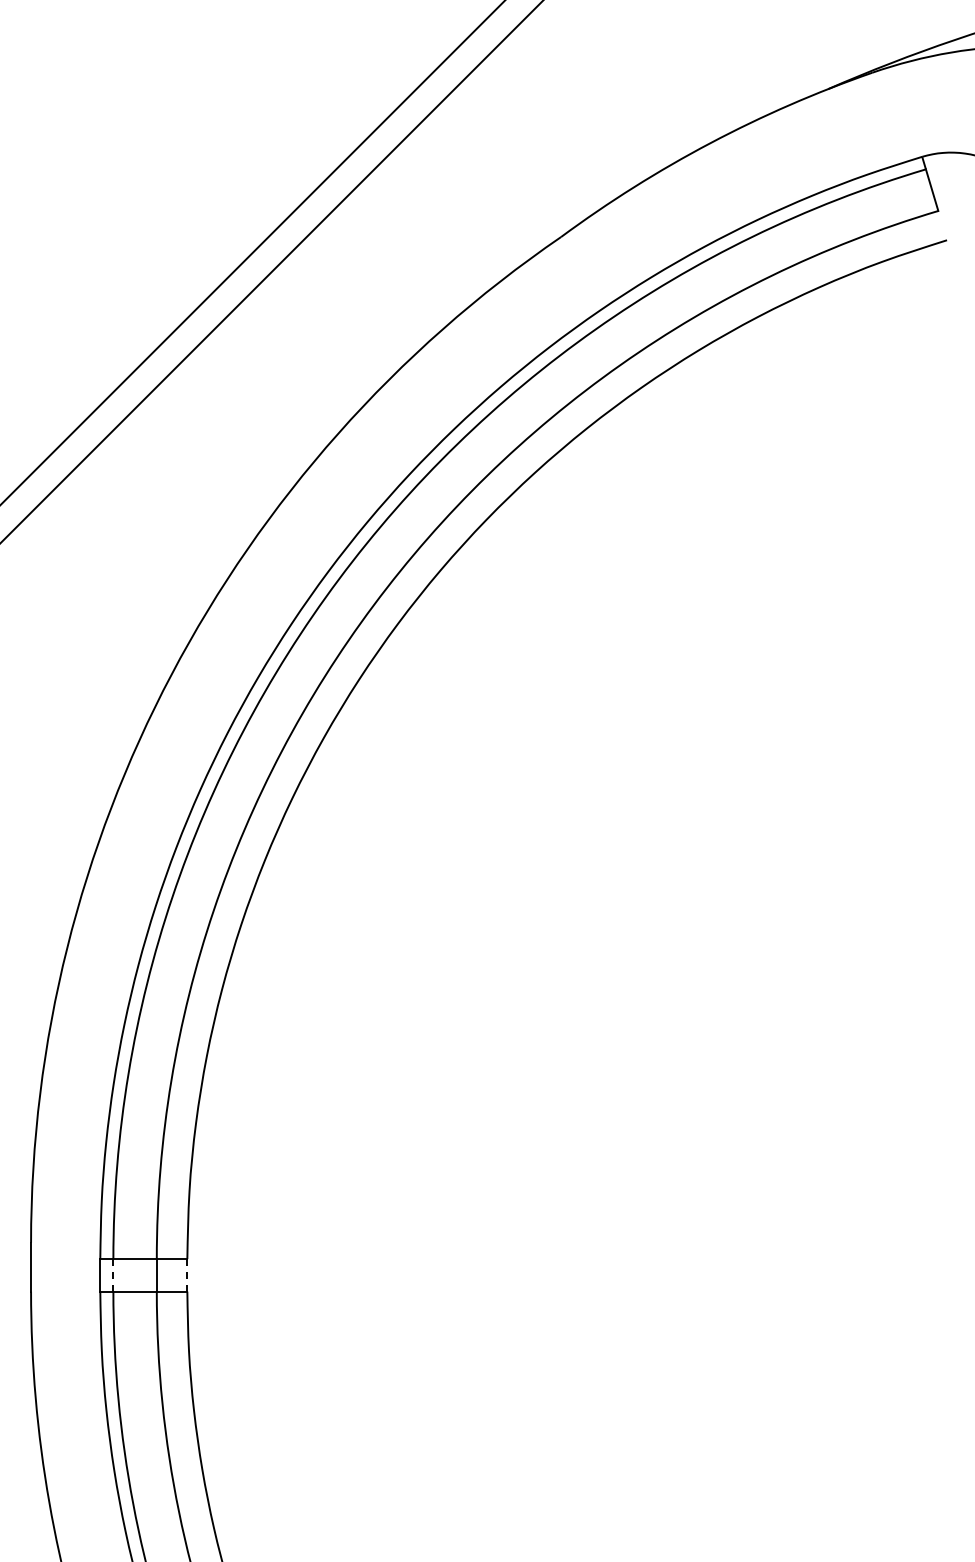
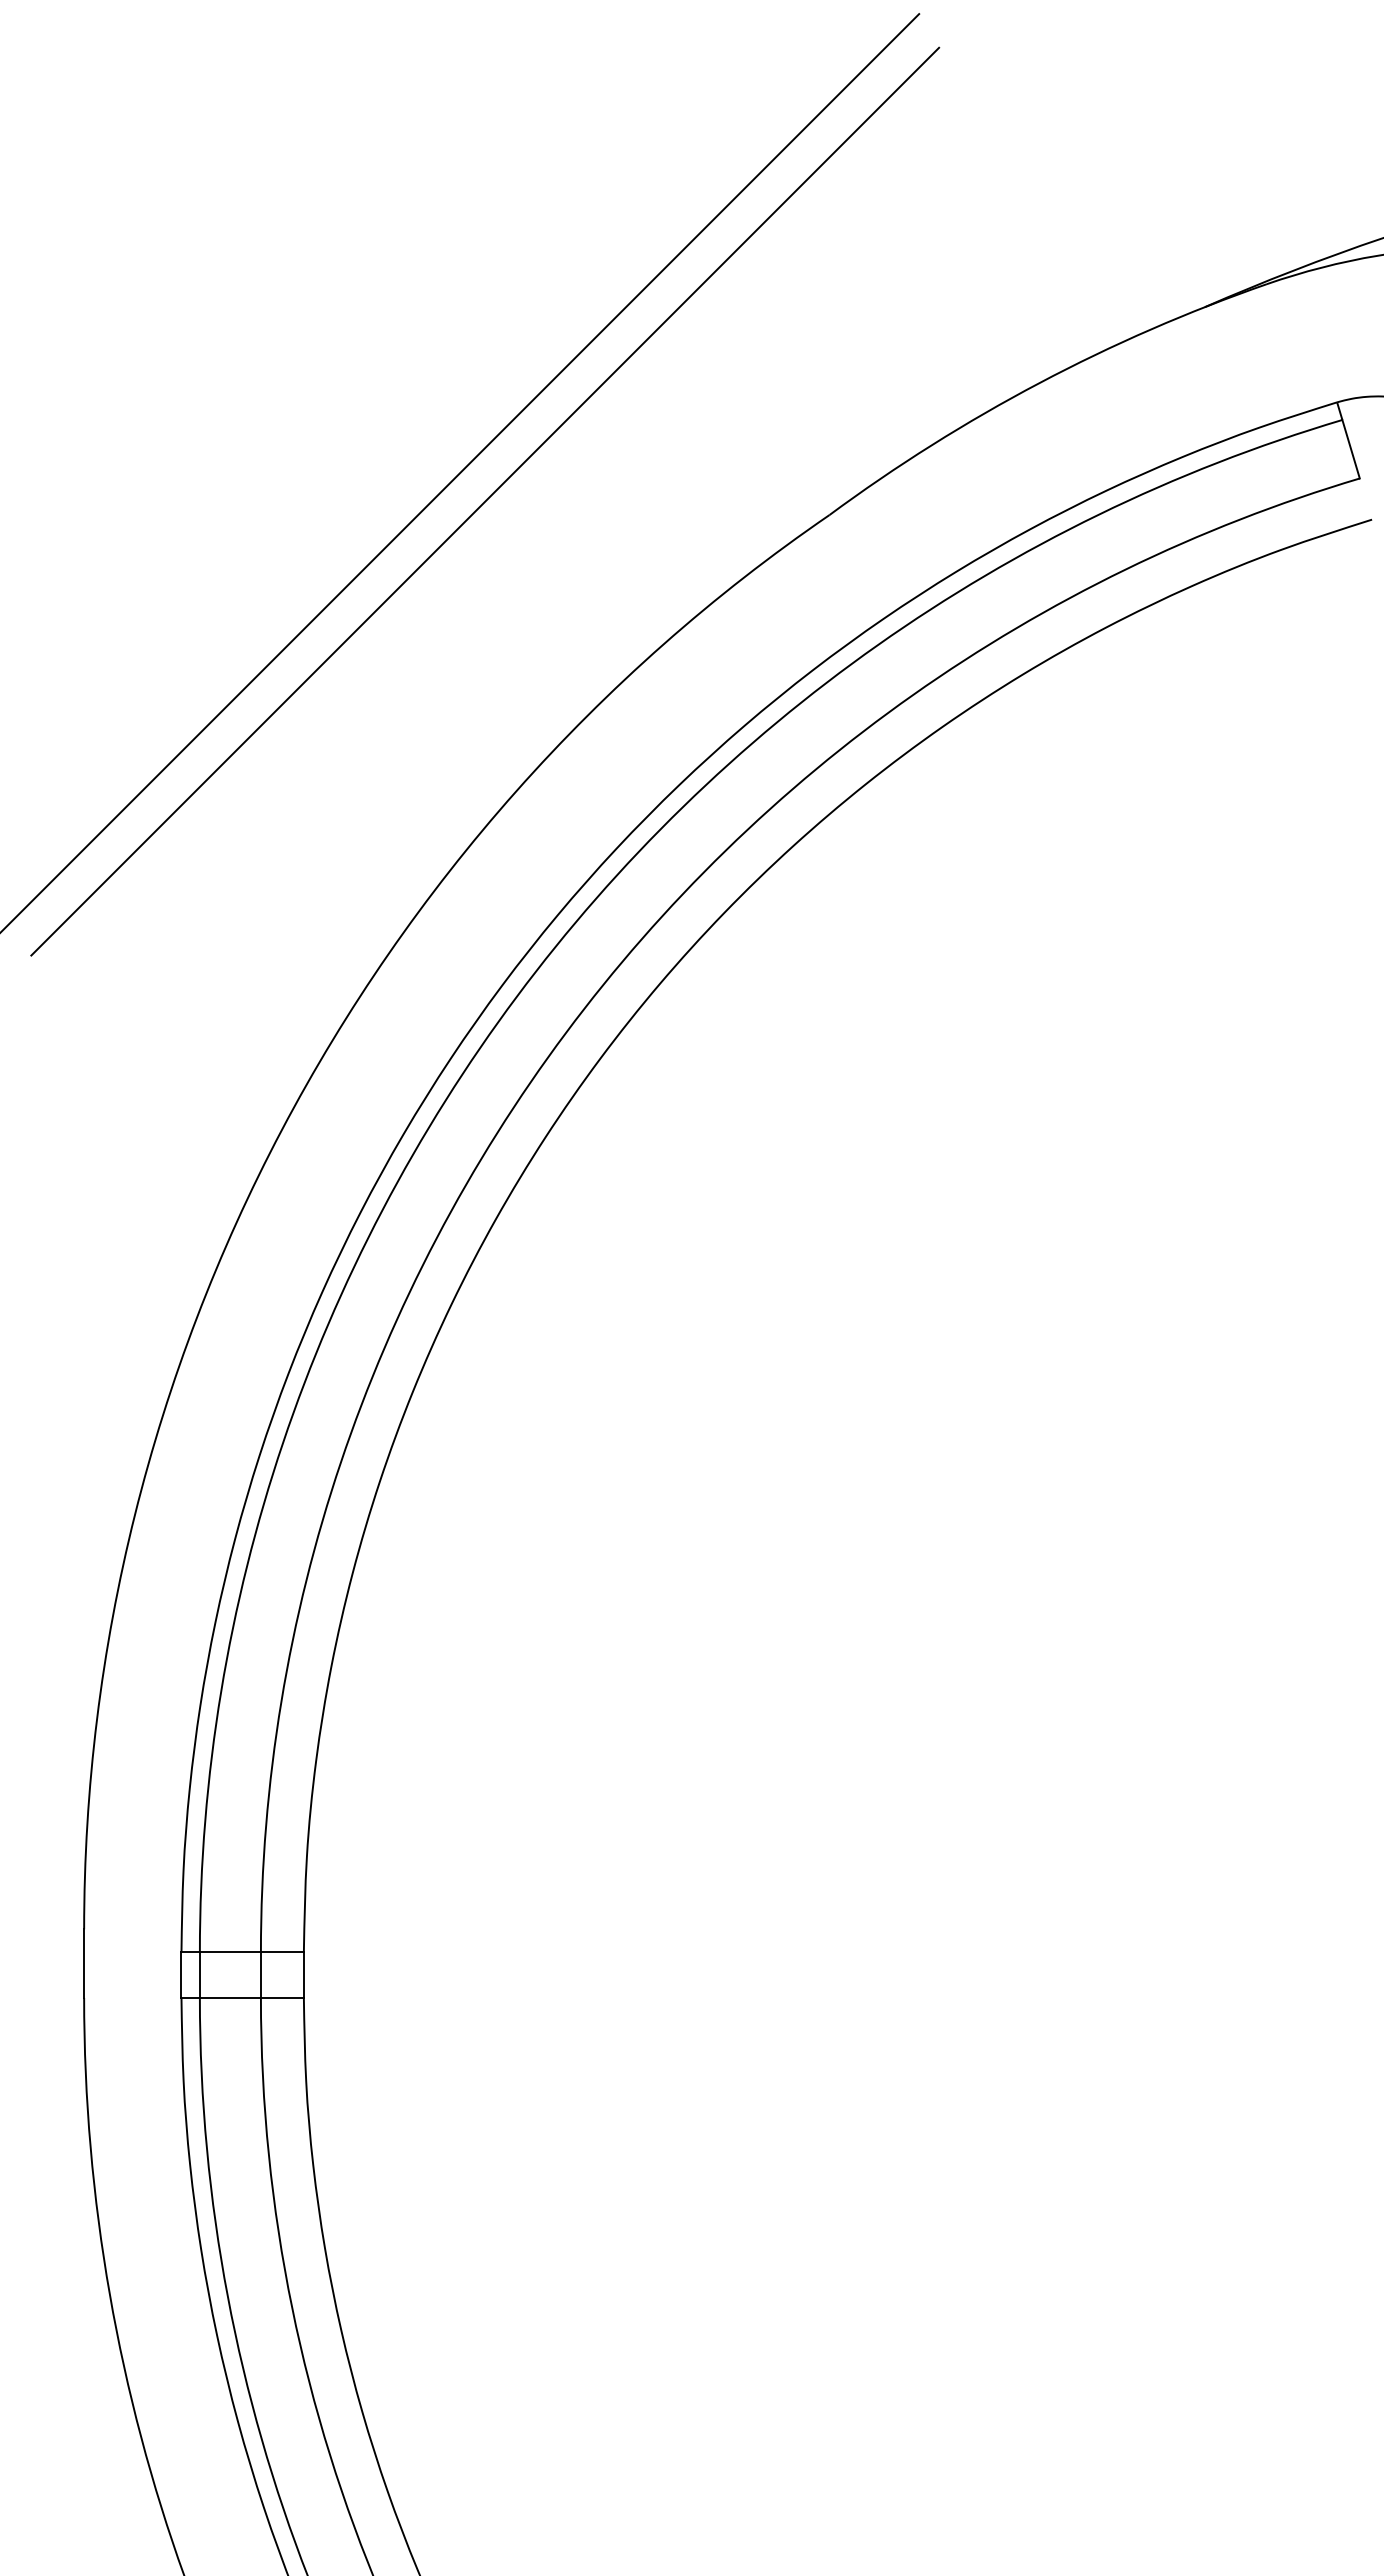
line: (113, 1275) -> (199, 1975), dashed -> solid
line: (187, 1275) -> (303, 1975), dashed -> solid

